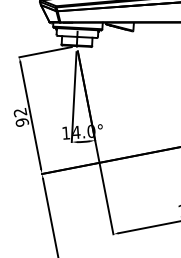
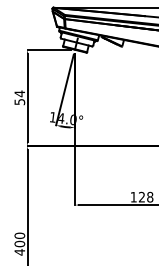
text: (20, 116) -> (19, 97), 92 -> 54

